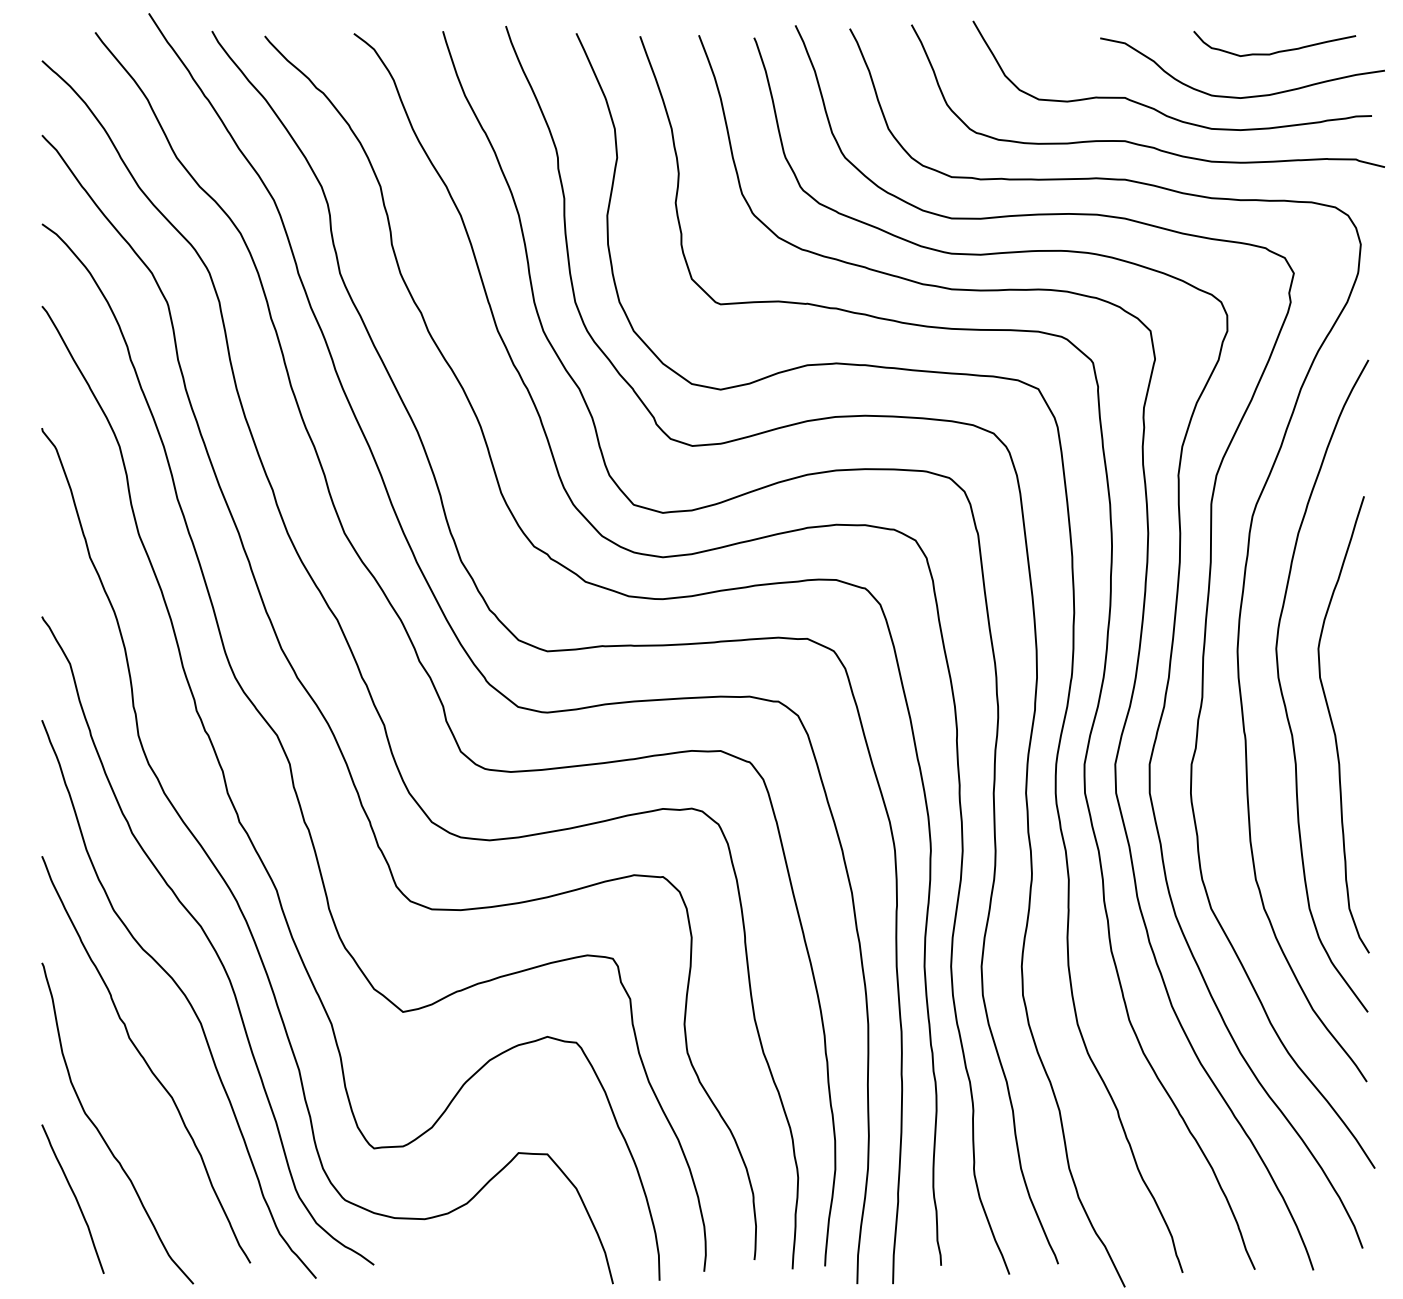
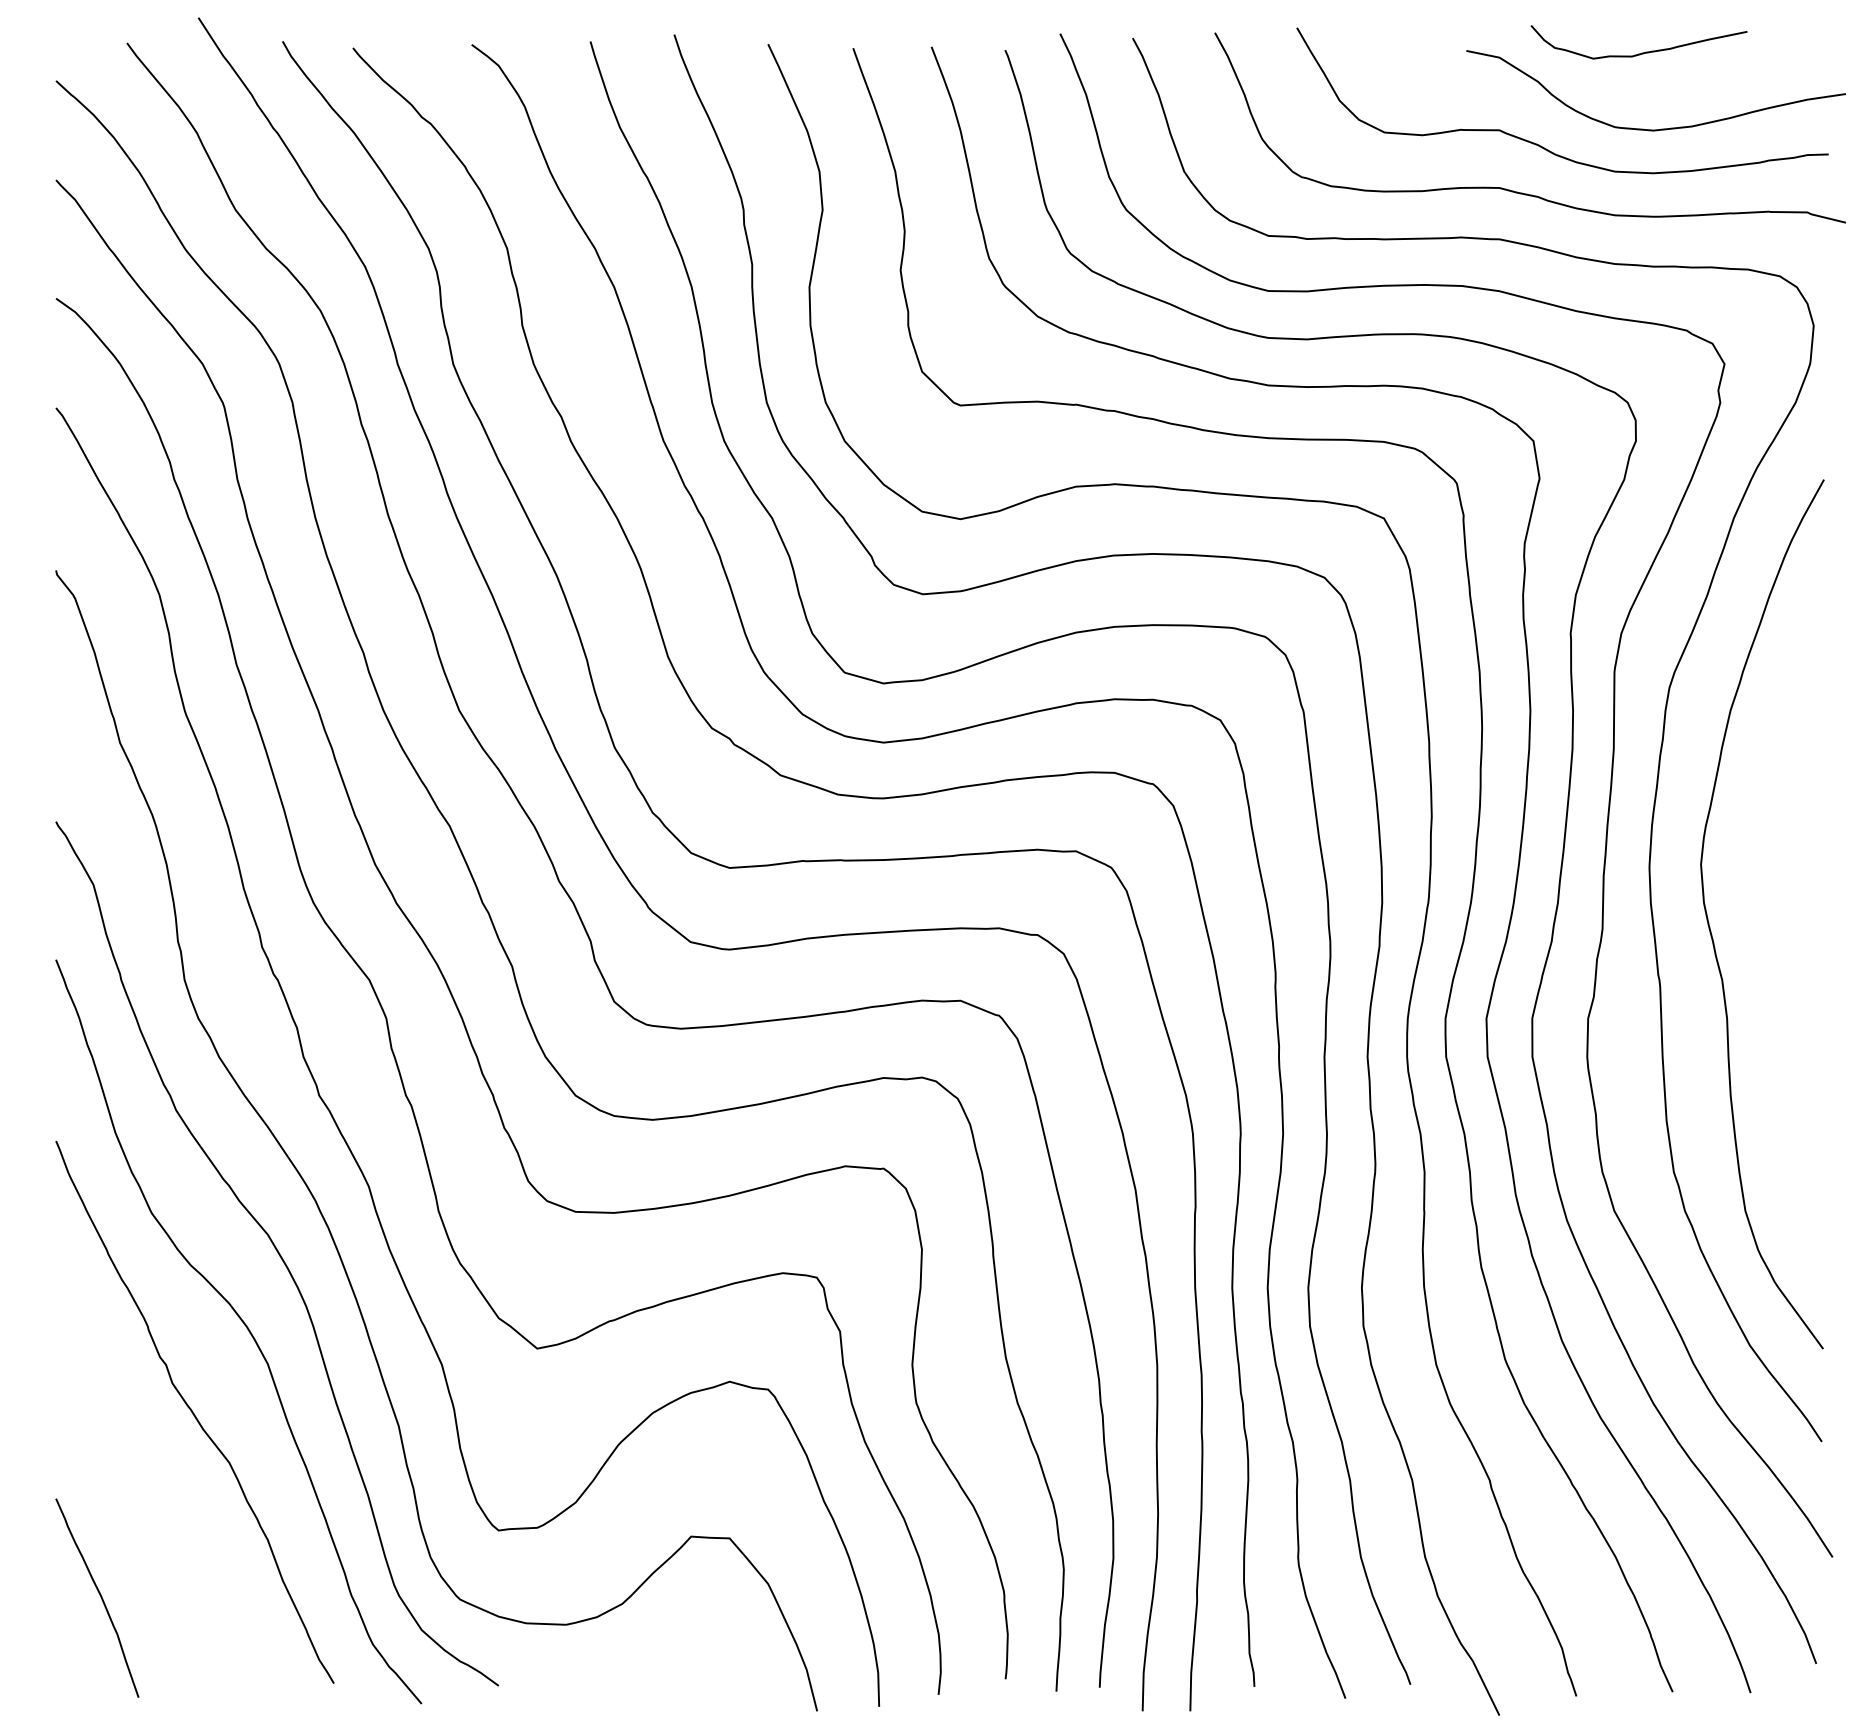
curve: (1276, 51) -> (1641, 52), moved
curve: (1334, 728) -> (1778, 970), removed
curve: (100, 1131) -> (133, 1508), removed

